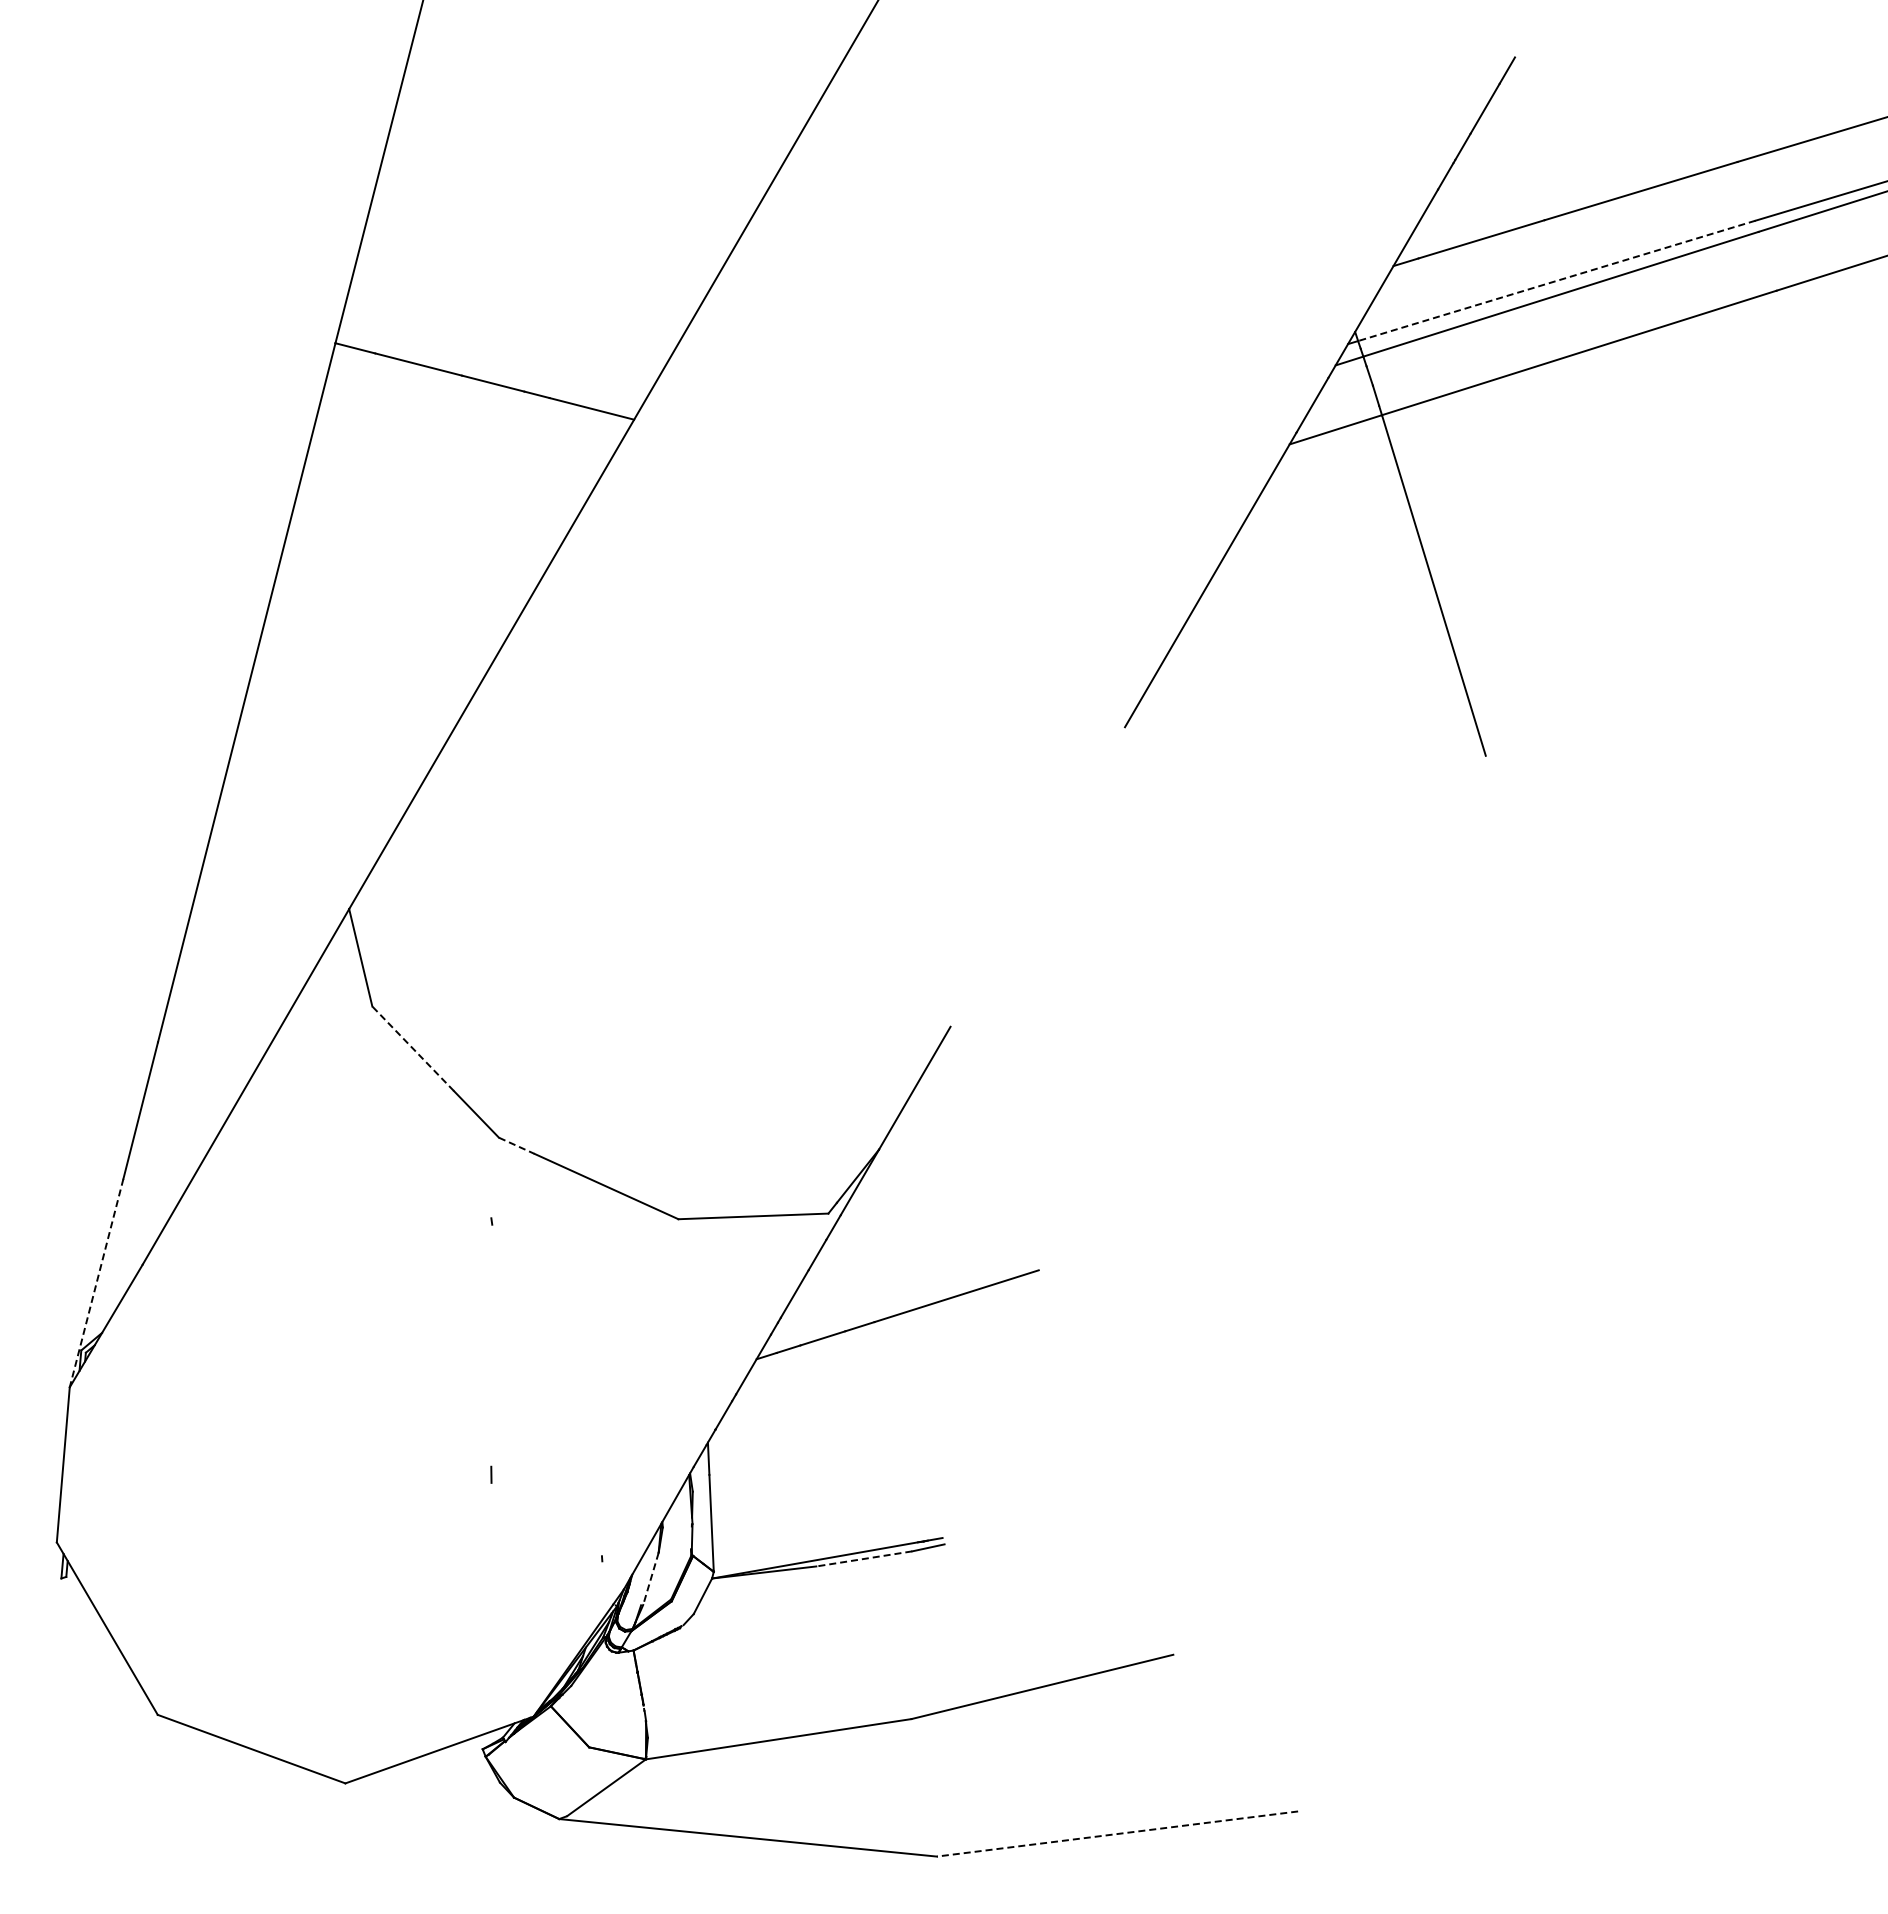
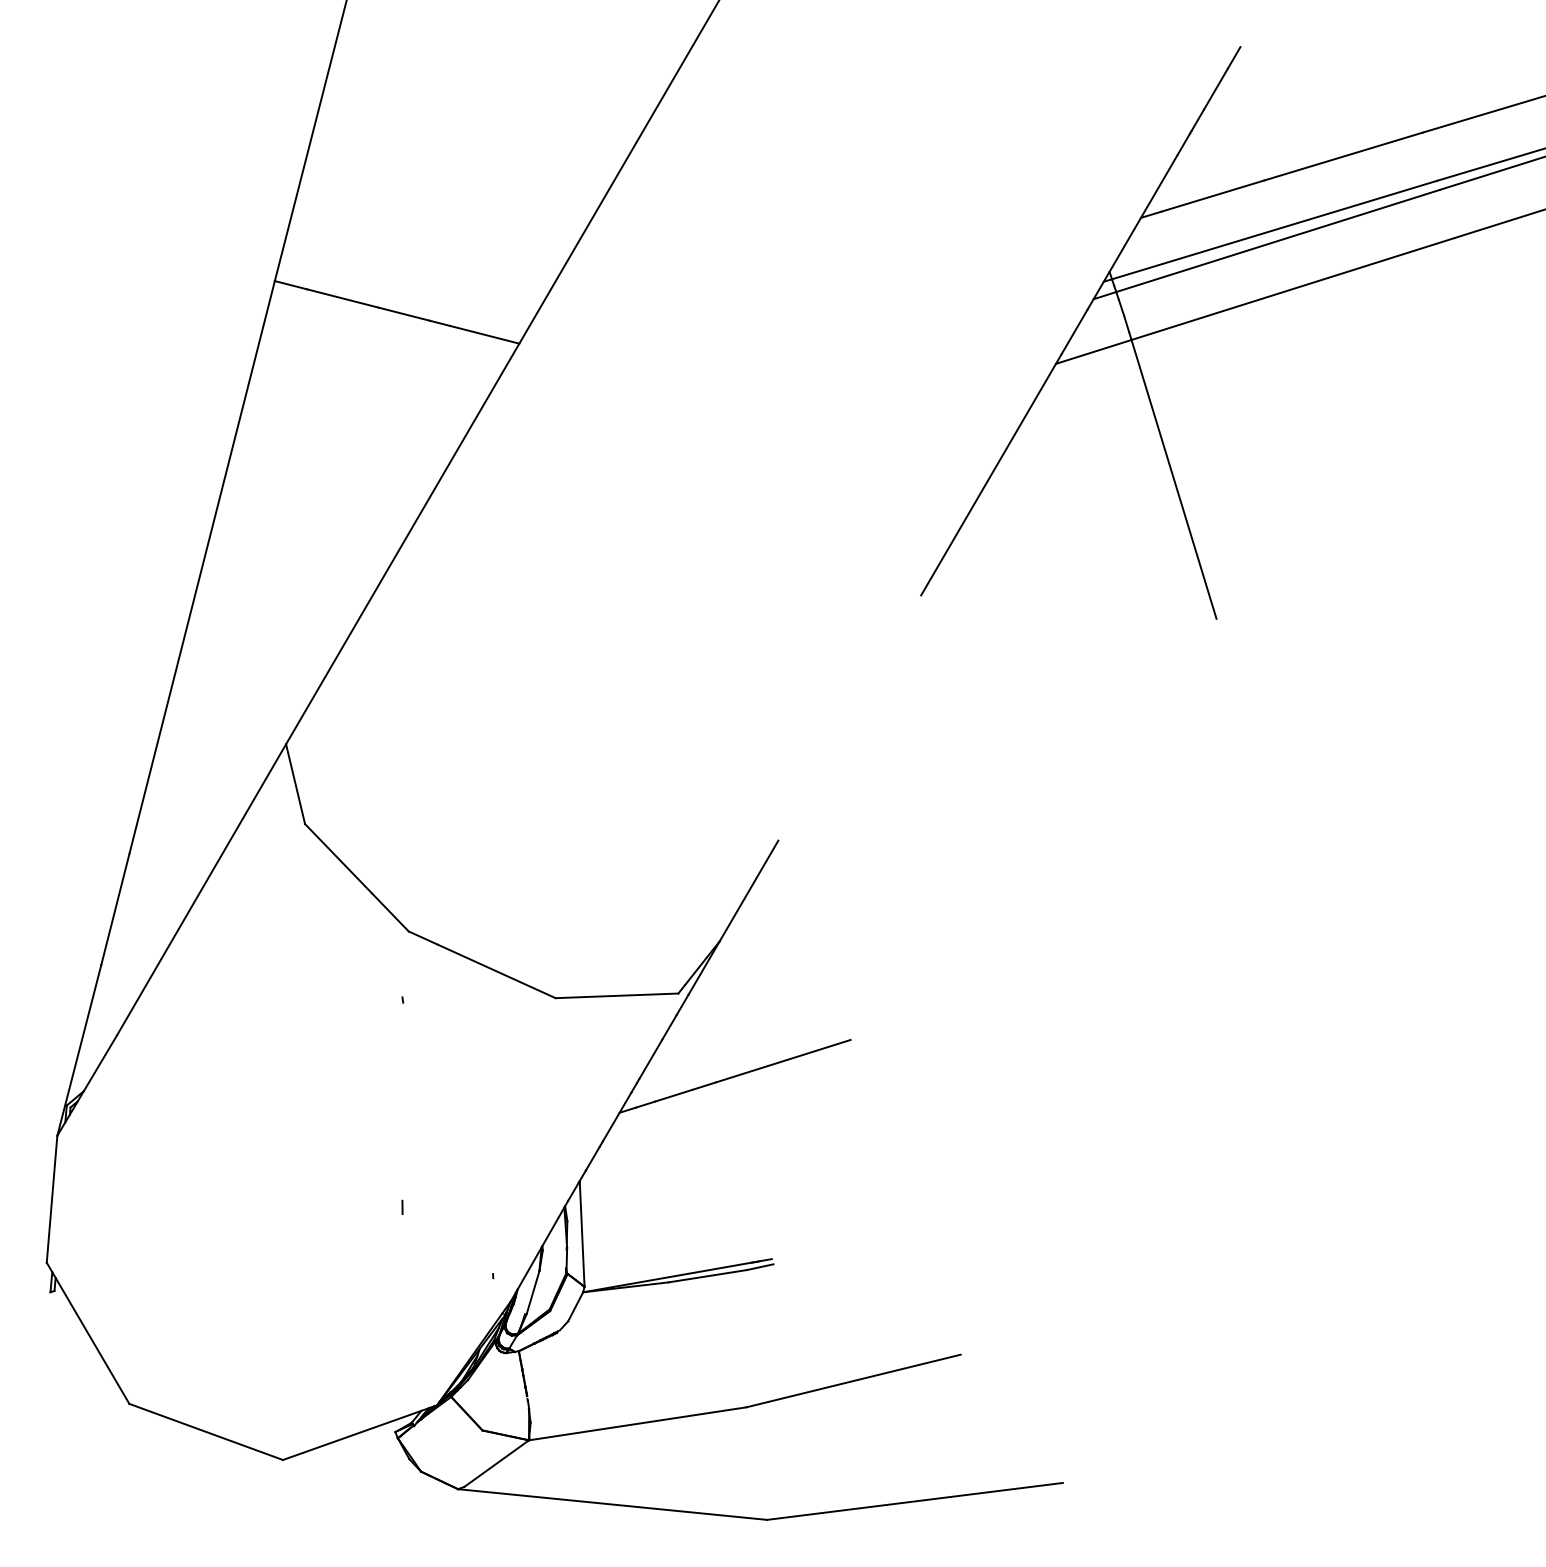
line: (1556, 280) -> (1274, 229), dashed -> solid
line: (413, 1048) -> (338, 858), dashed -> solid
line: (516, 1145) -> (423, 937), dashed -> solid
line: (96, 1283) -> (79, 1050), dashed -> solid
line: (864, 1558) -> (707, 1275), dashed -> solid
line: (650, 1579) -> (532, 1293), dashed -> solid
line: (1116, 1834) -> (914, 1501), dashed -> solid

